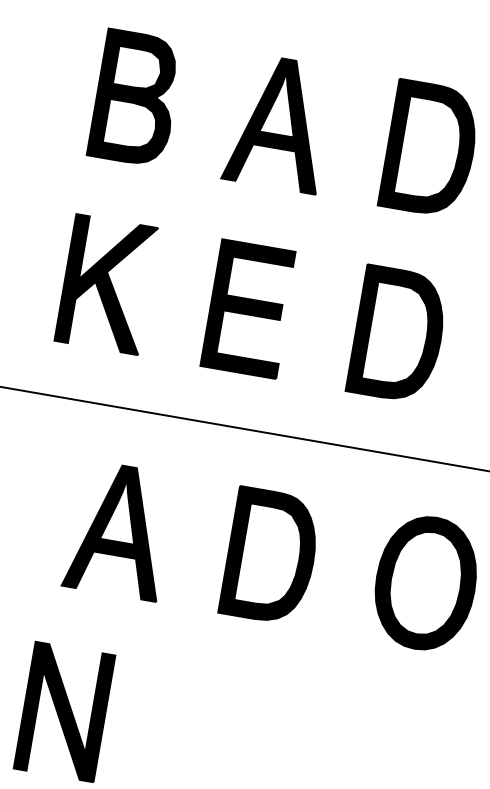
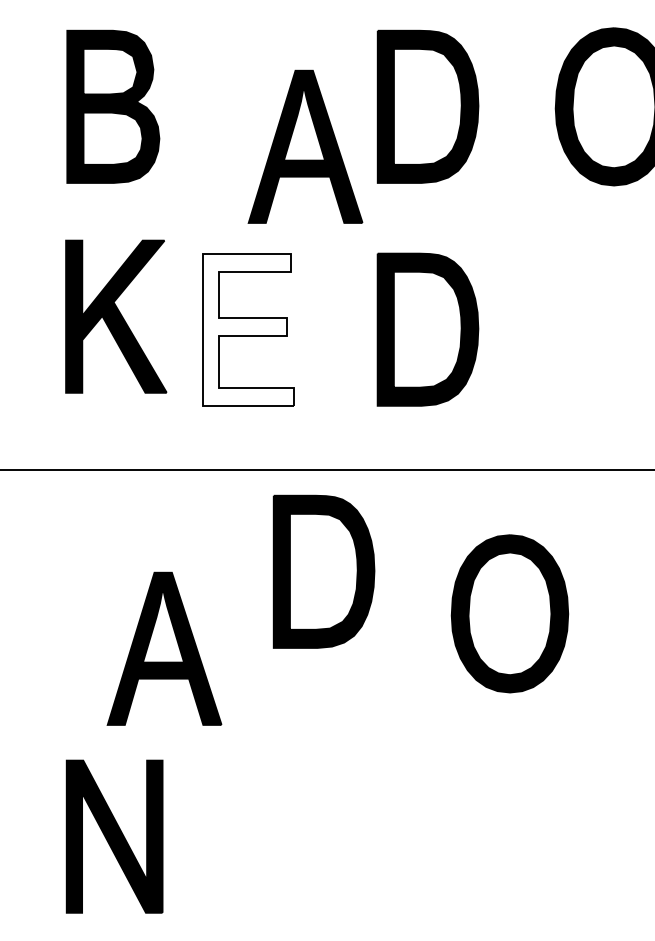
part: (136, 98) -> (113, 106), moved
part: (279, 122) -> (305, 146), moved
part: (107, 284) -> (116, 316), moved
fill: (248, 308) -> (248, 329), removed
part: (119, 530) -> (164, 648), moved
part: (270, 556) -> (323, 571), moved

